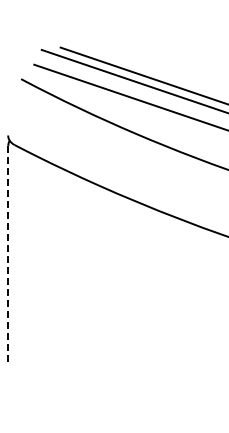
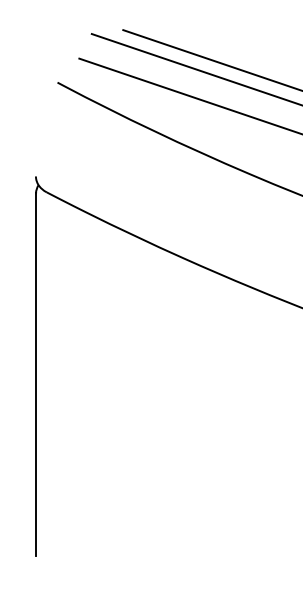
line: (8, 255) -> (36, 376), dashed -> solid

